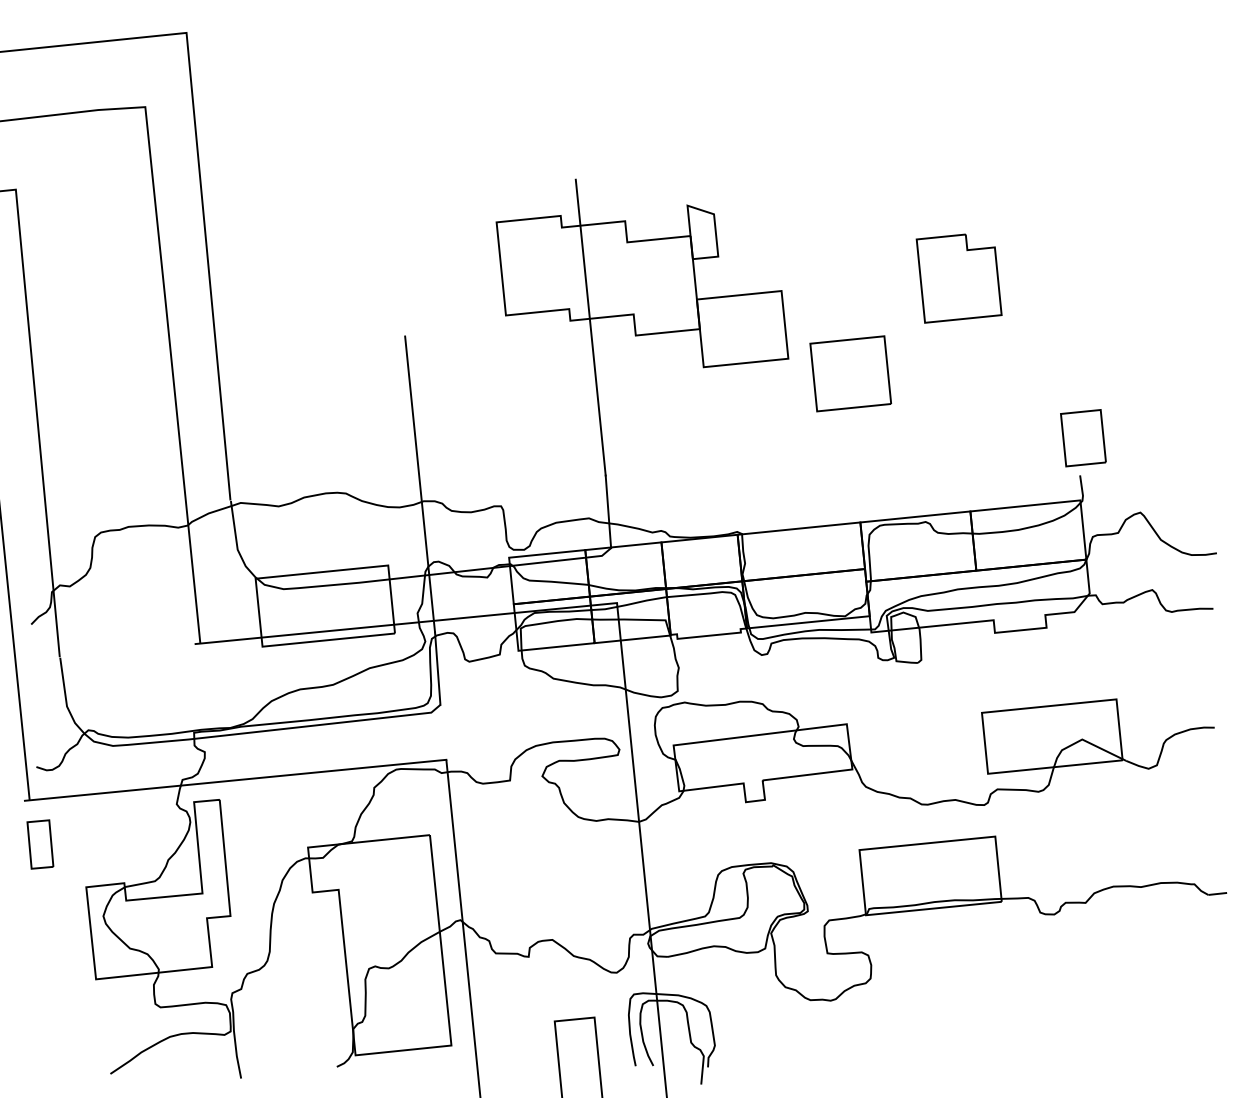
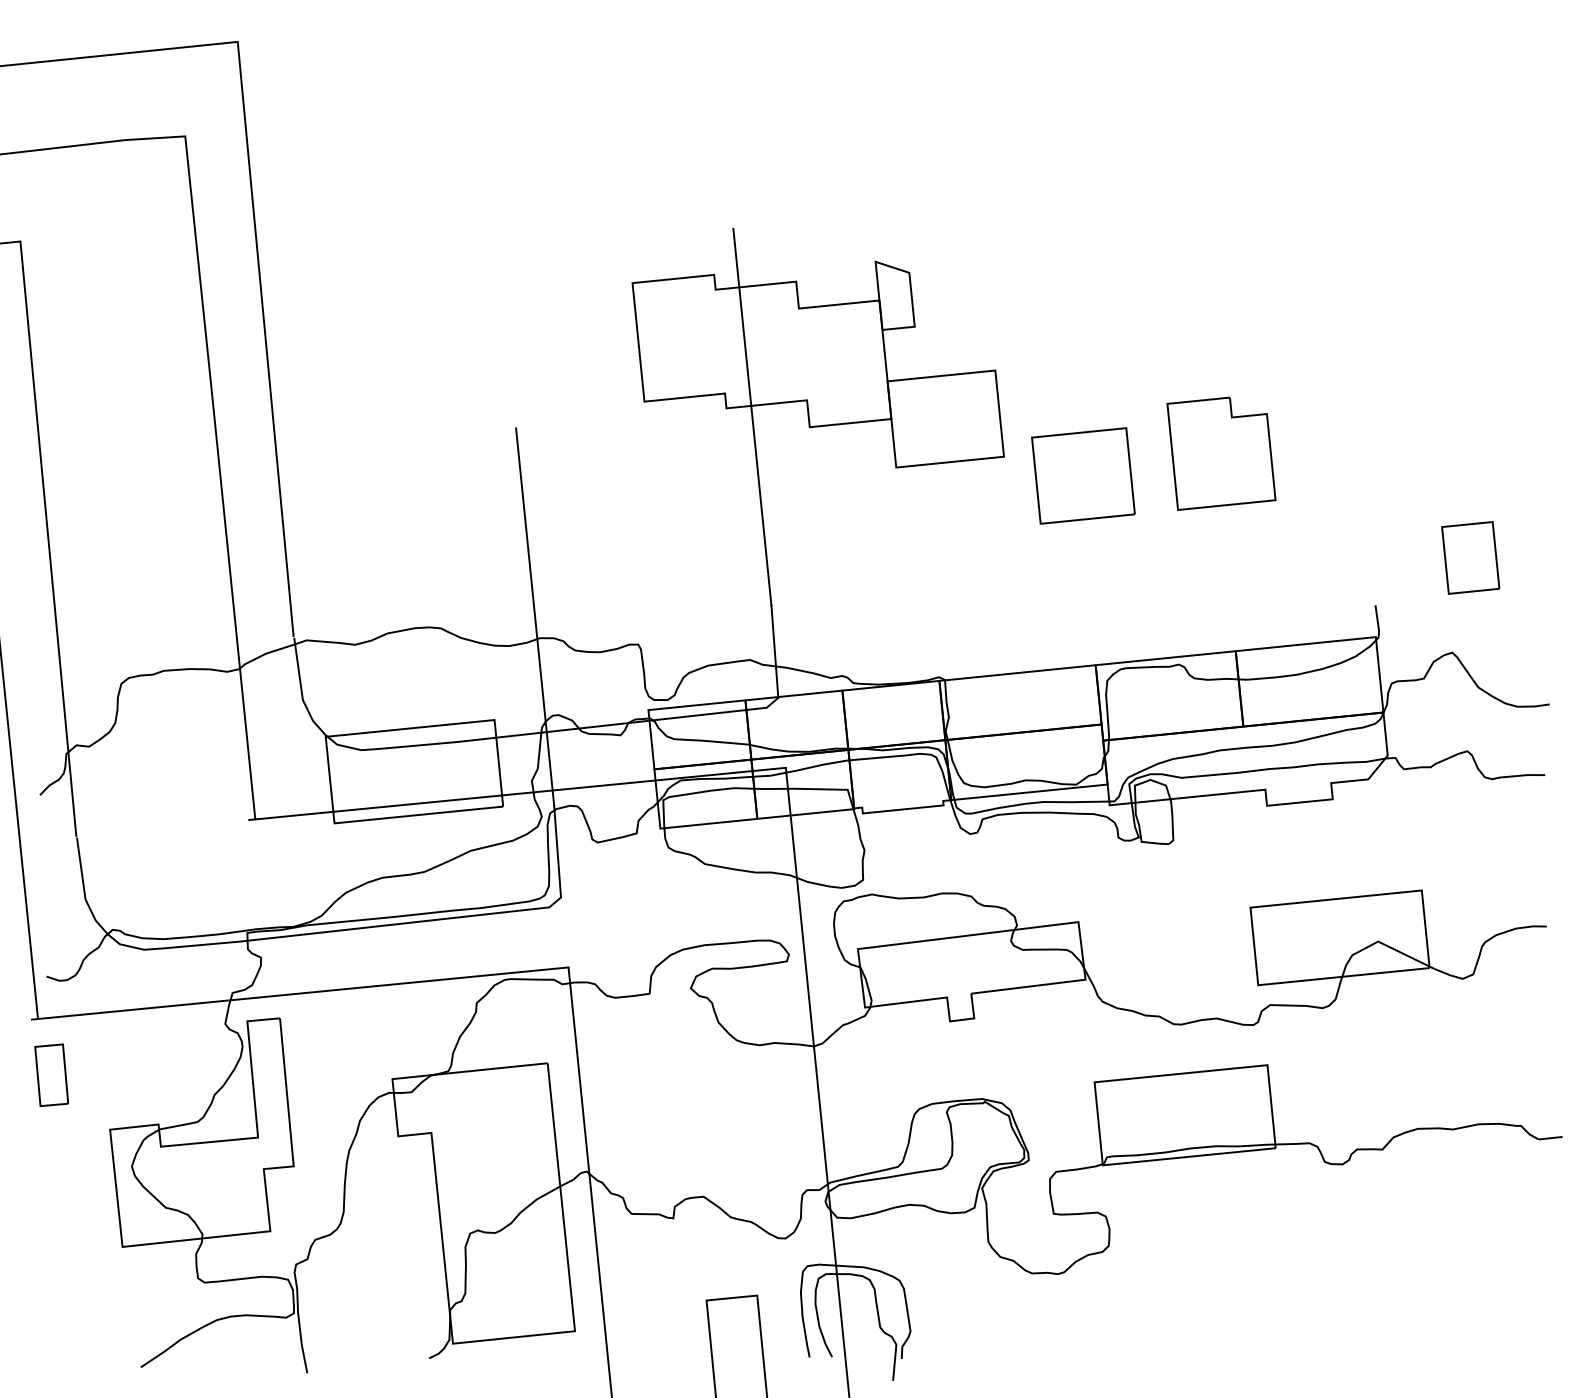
part: (959, 278) -> (1221, 453), moved
part: (1083, 437) -> (1470, 557), moved

